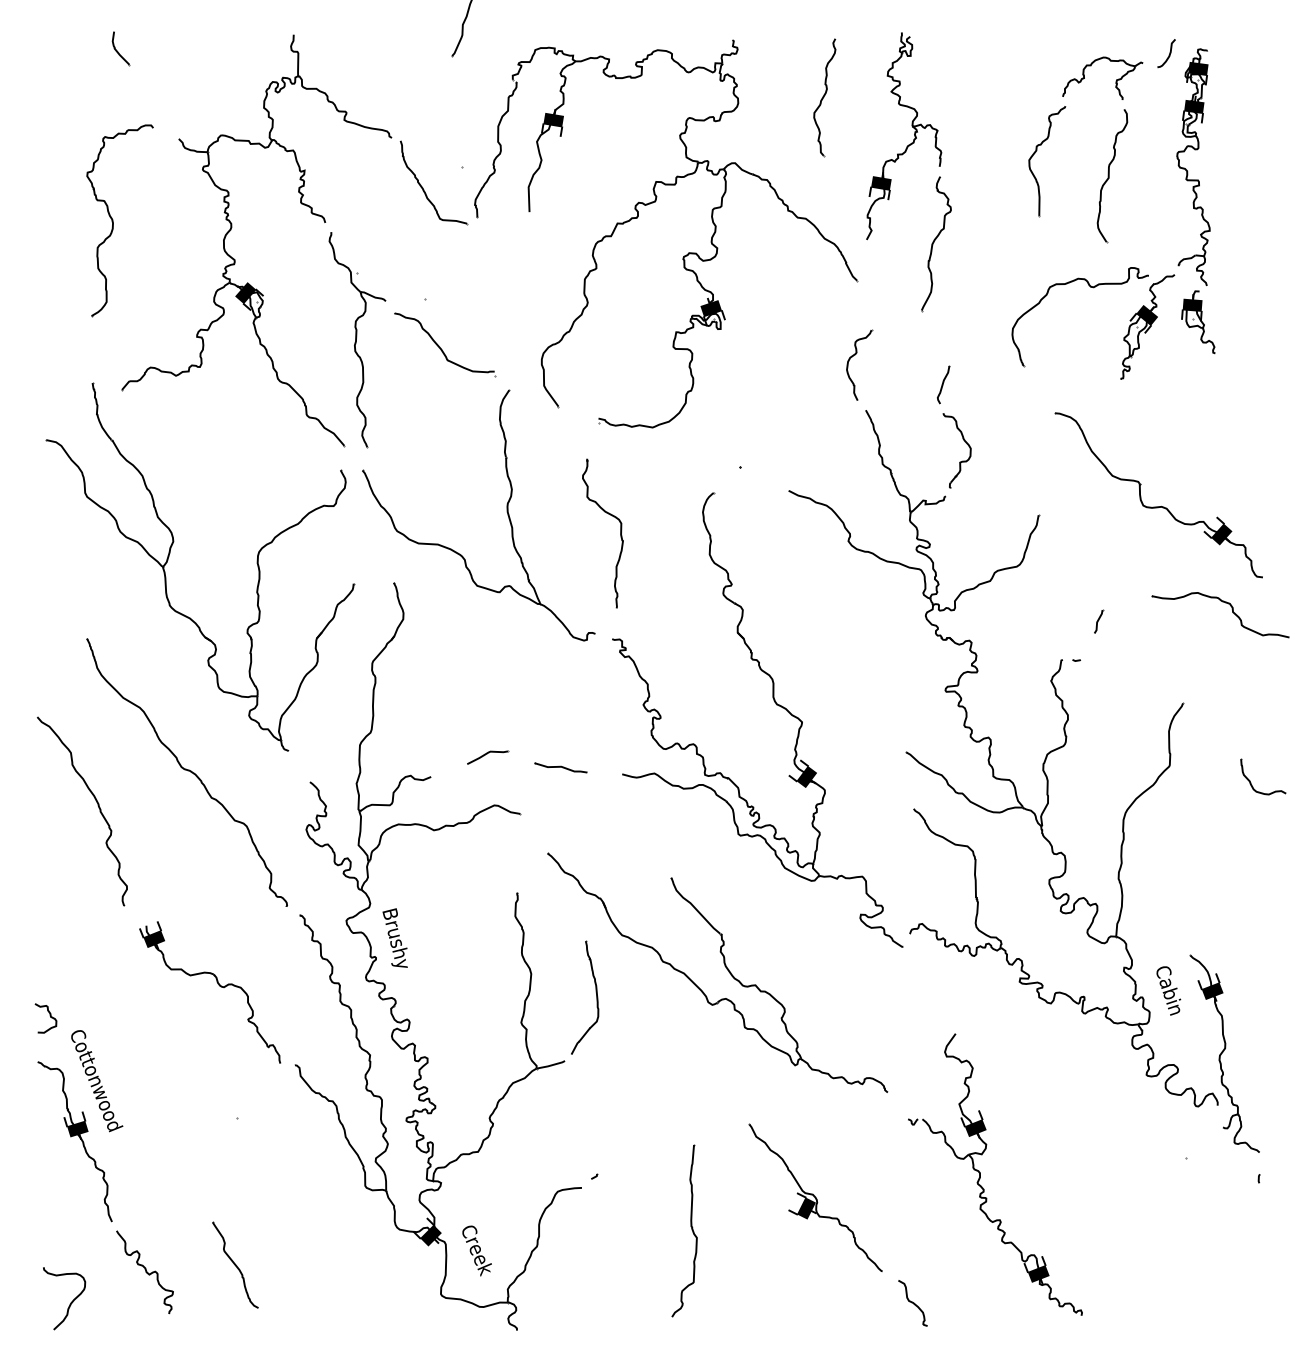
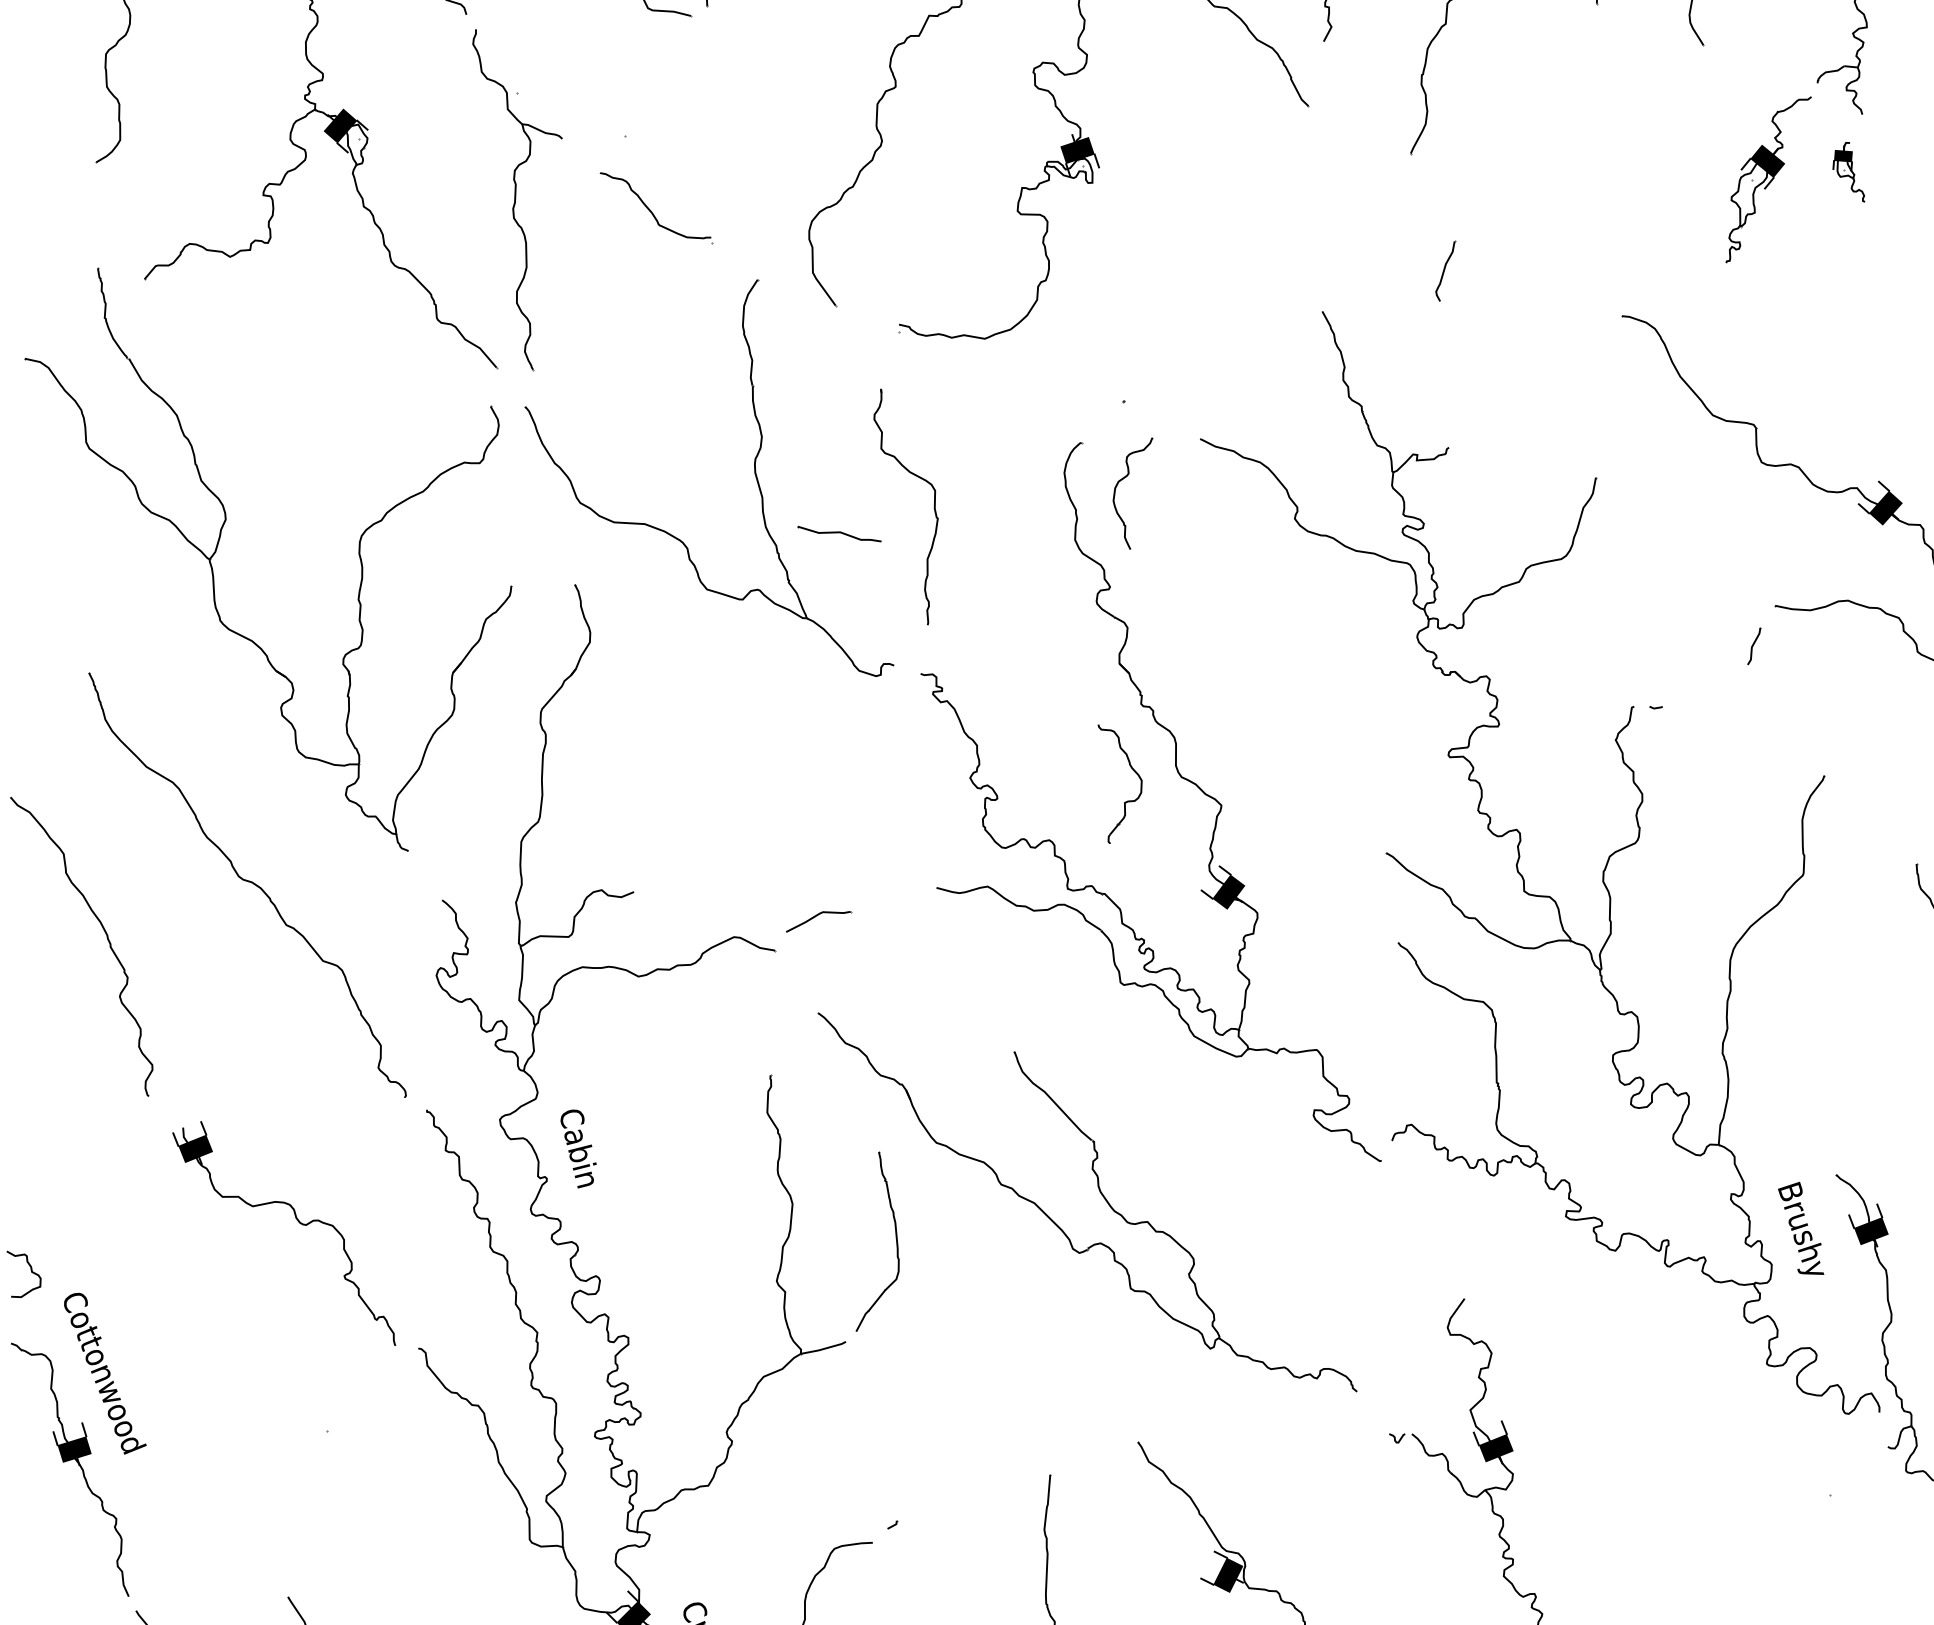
part: (1090, 287) -> (1678, 117), removed
part: (1198, 322) -> (1849, 172), size x0.6
part: (445, 344) -> (656, 207), size x0.7
part: (855, 355) -> (1127, 478), moved
part: (959, 461) -> (1123, 801), moved
part: (1099, 621) -> (1755, 645), moved
part: (488, 757) -> (819, 921), moved
part: (560, 767) -> (838, 533), moved
text: (394, 937) -> (575, 1146), Brushy -> Cabin
text: (1167, 989) -> (1799, 1228), Cabin -> Brushy

